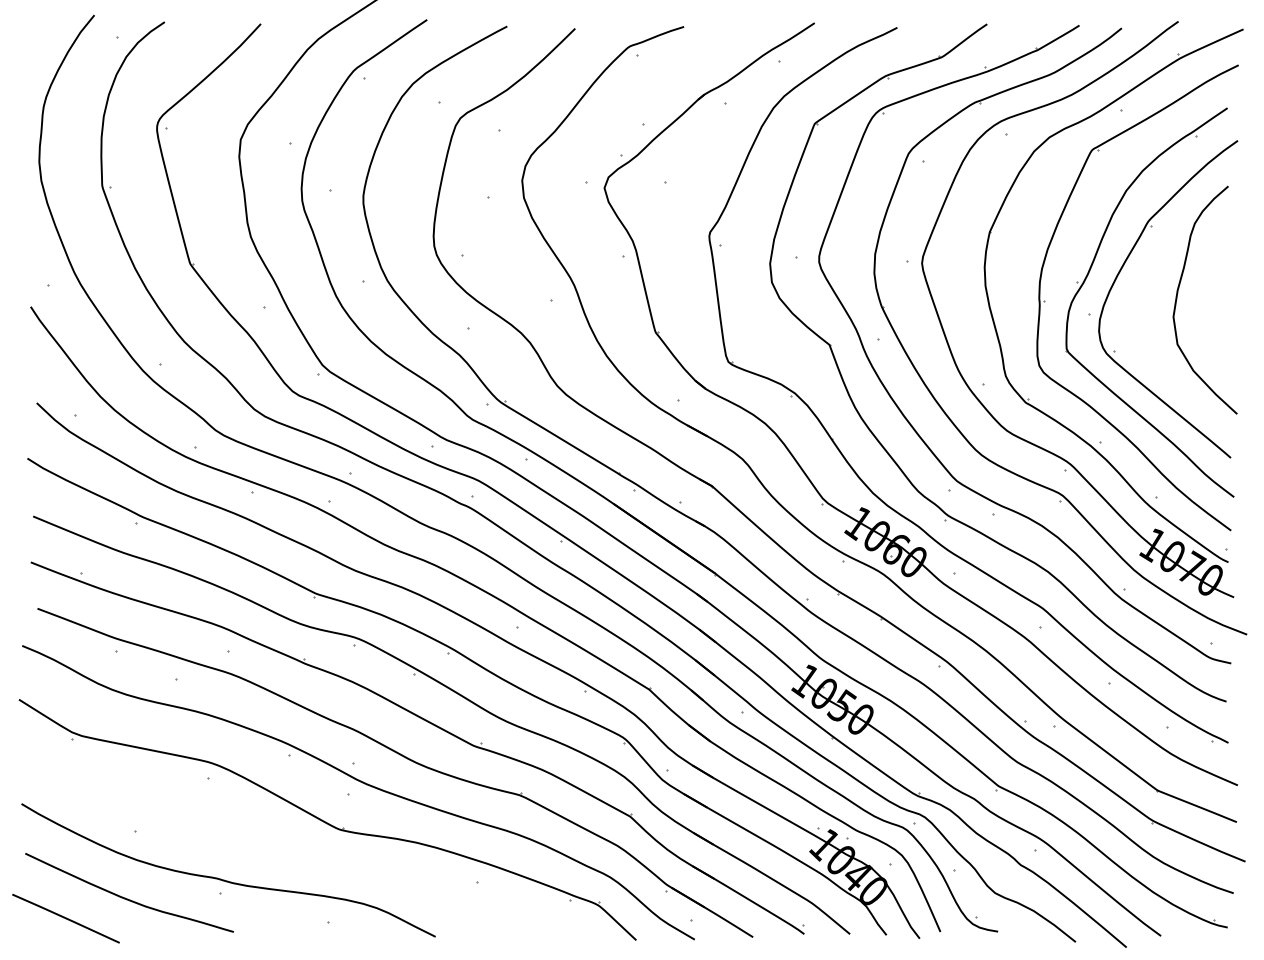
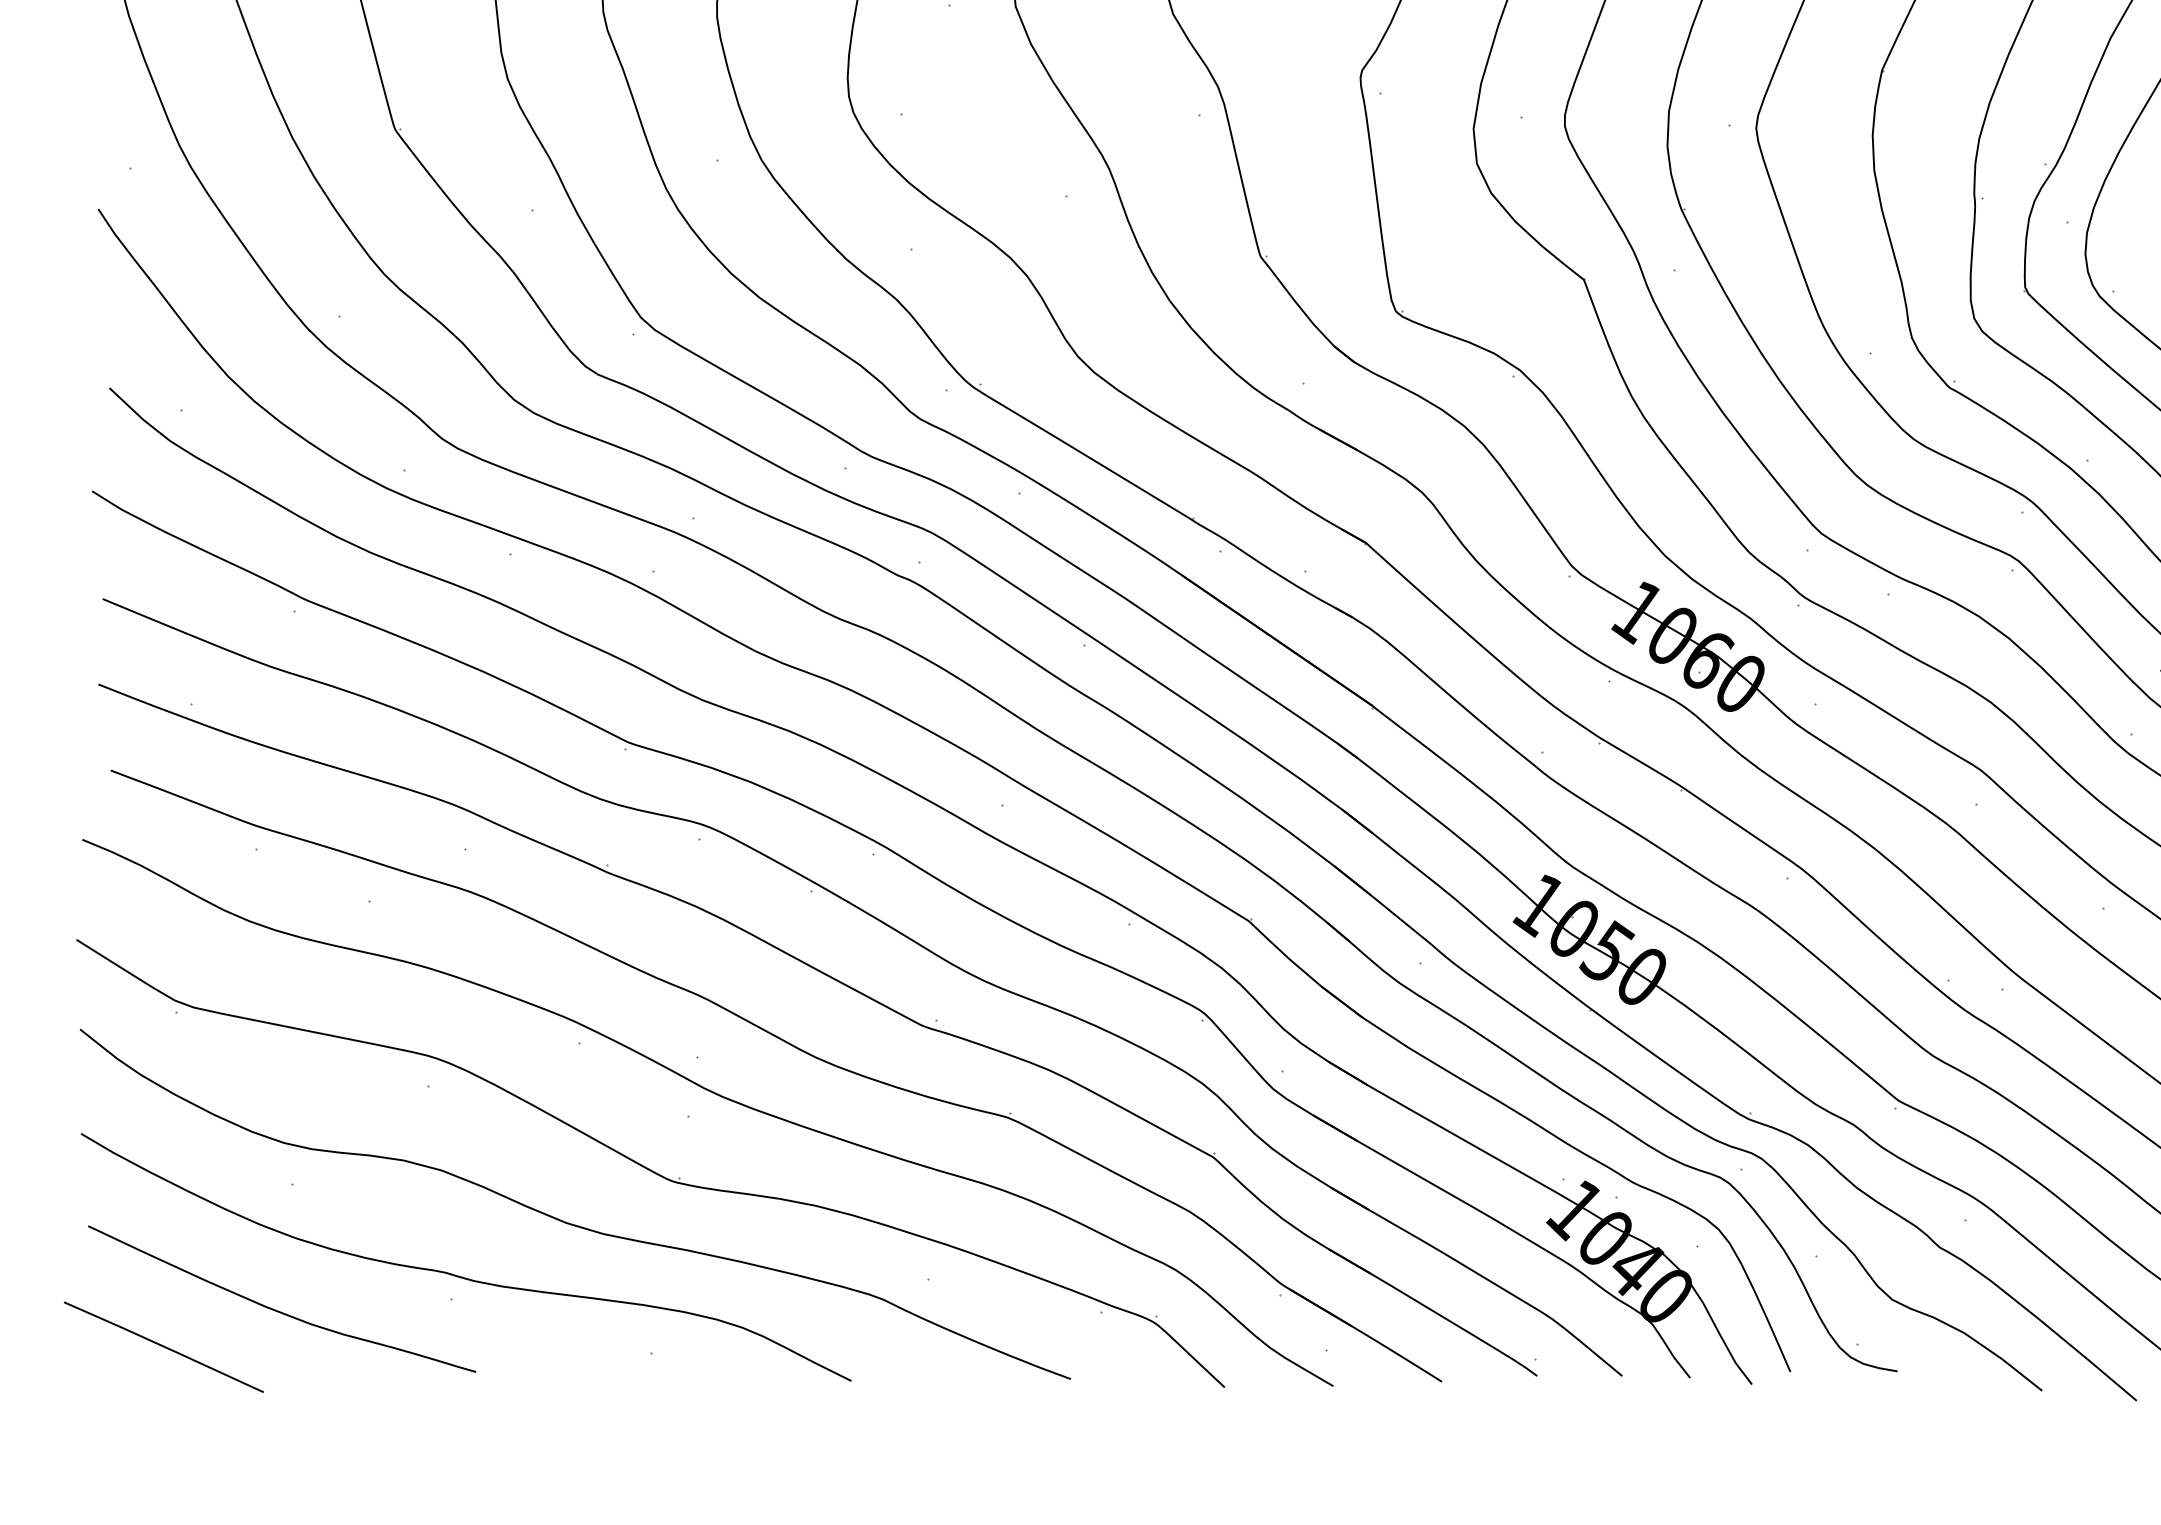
curve: (285, 851) -> (572, 1222), added

